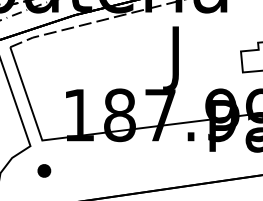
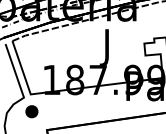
part: (43, 170) -> (31, 111), size x1.67

